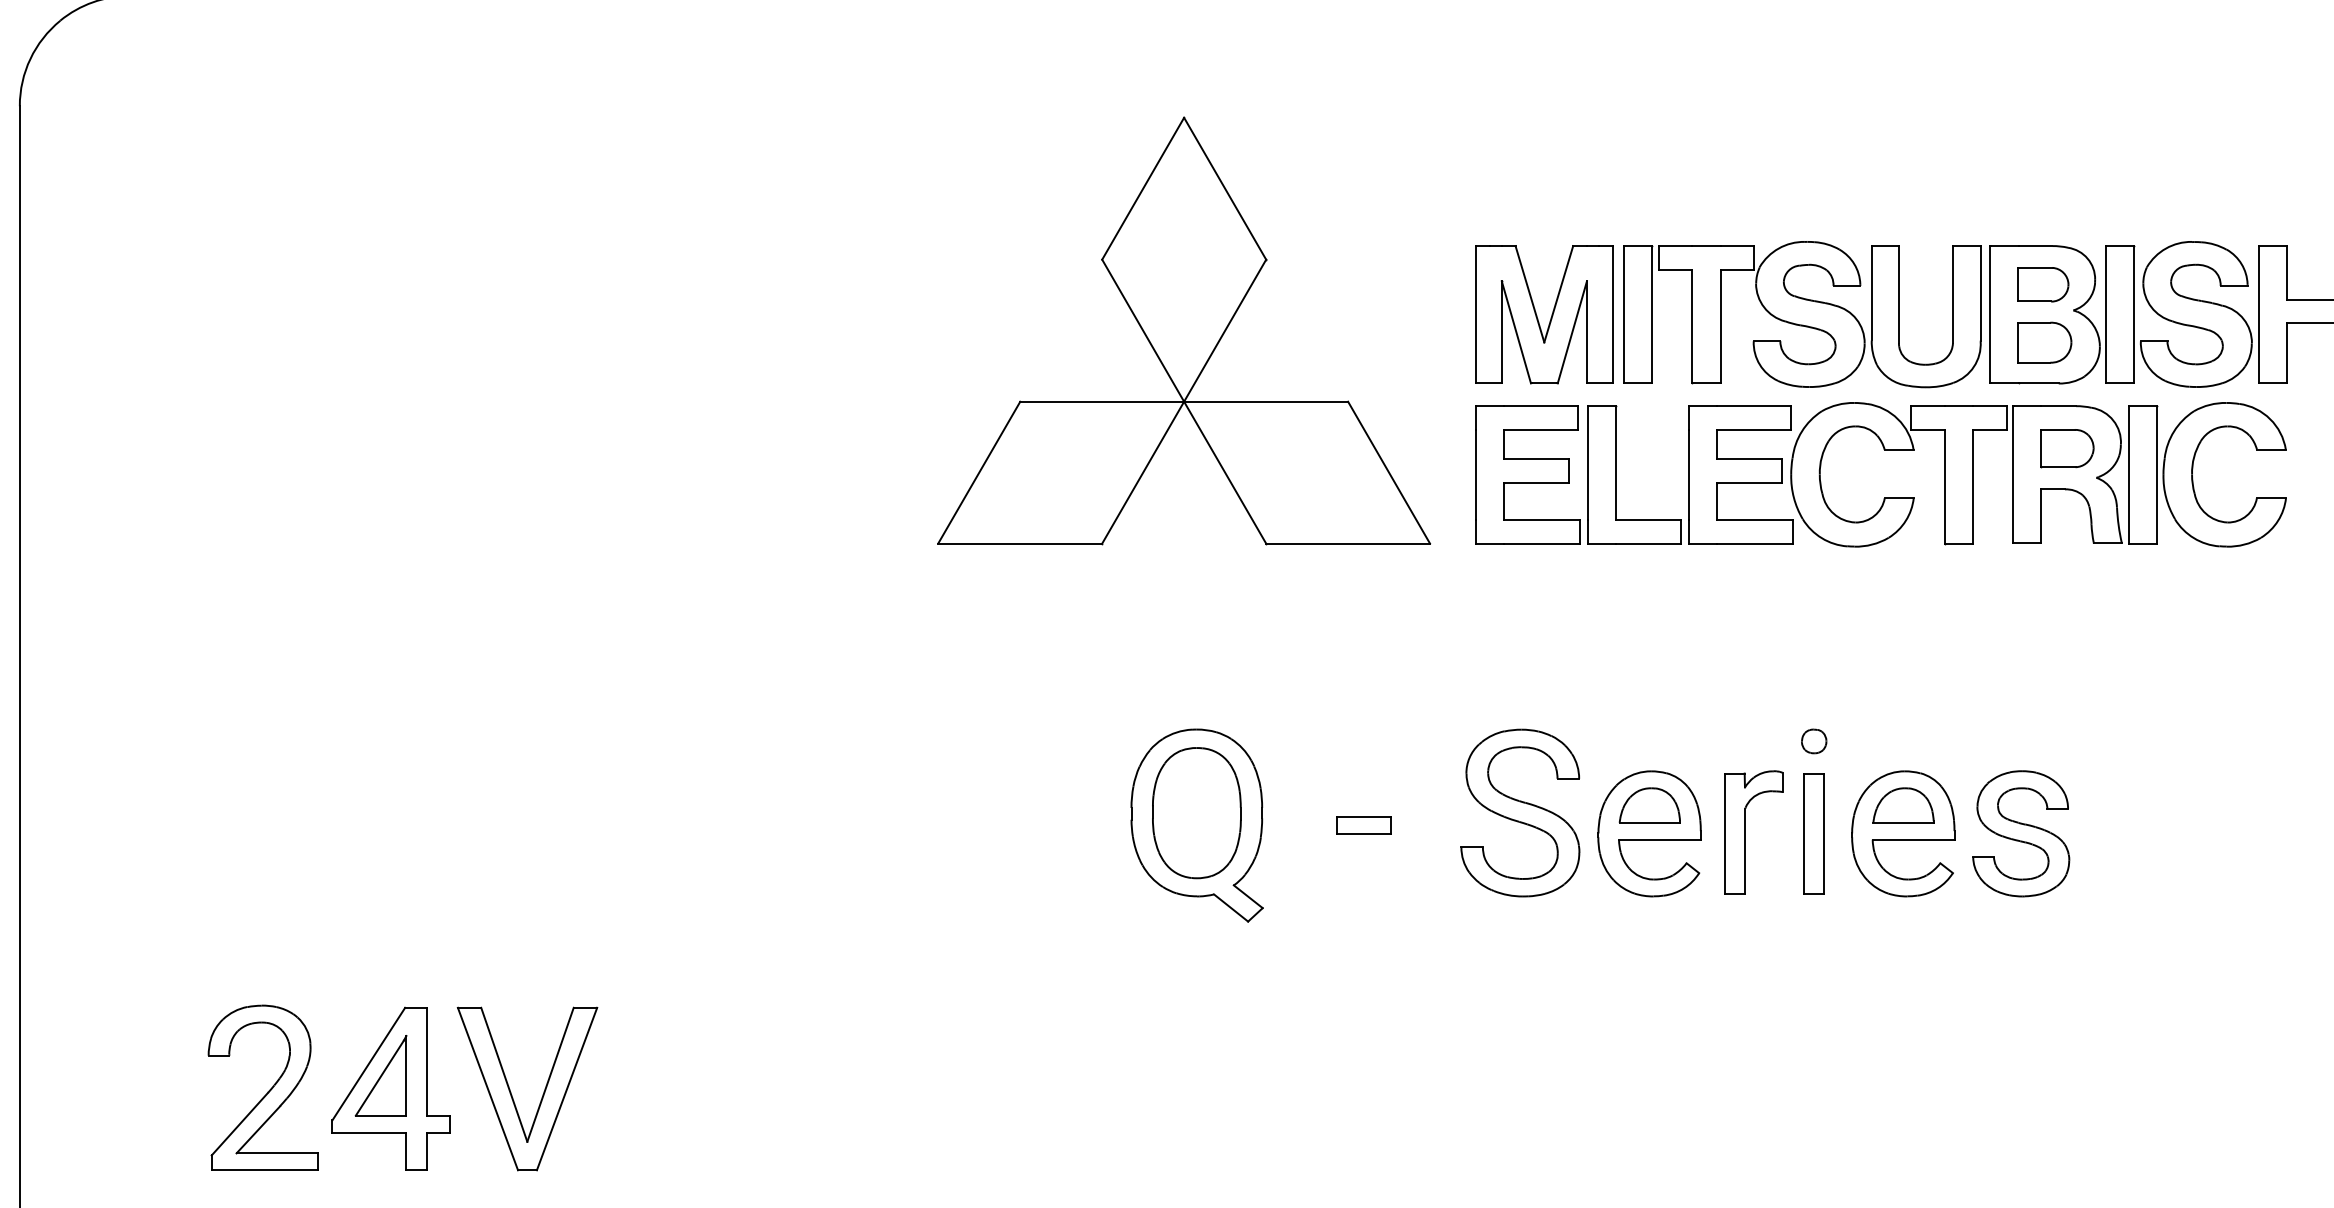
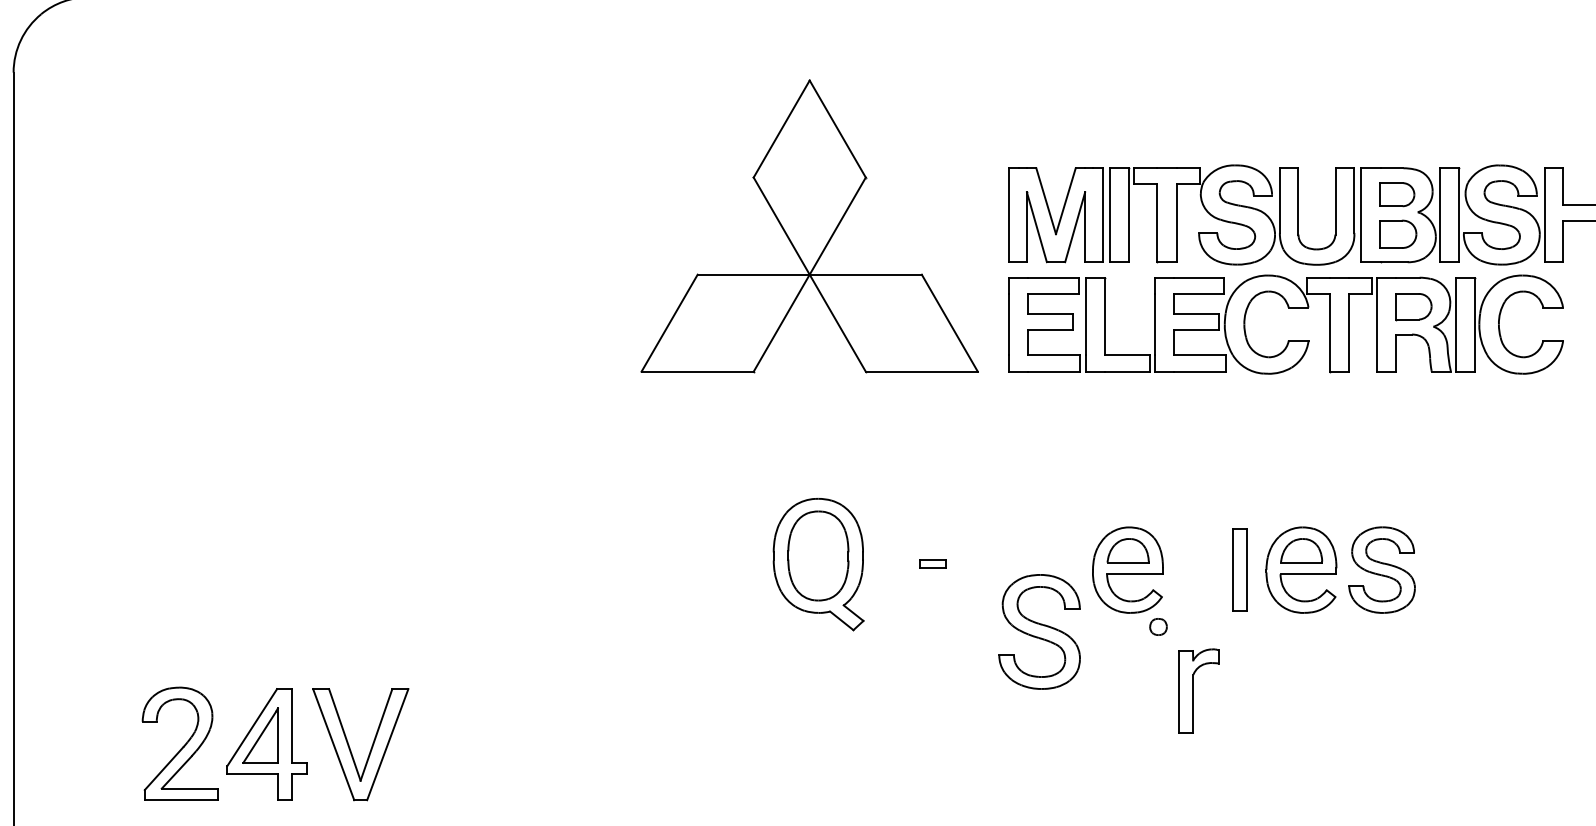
part: (1814, 740) -> (1158, 626), moved
part: (1520, 812) -> (1039, 631), moved
part: (1363, 824) -> (932, 563), size x0.7
part: (1752, 831) -> (1198, 690), moved

